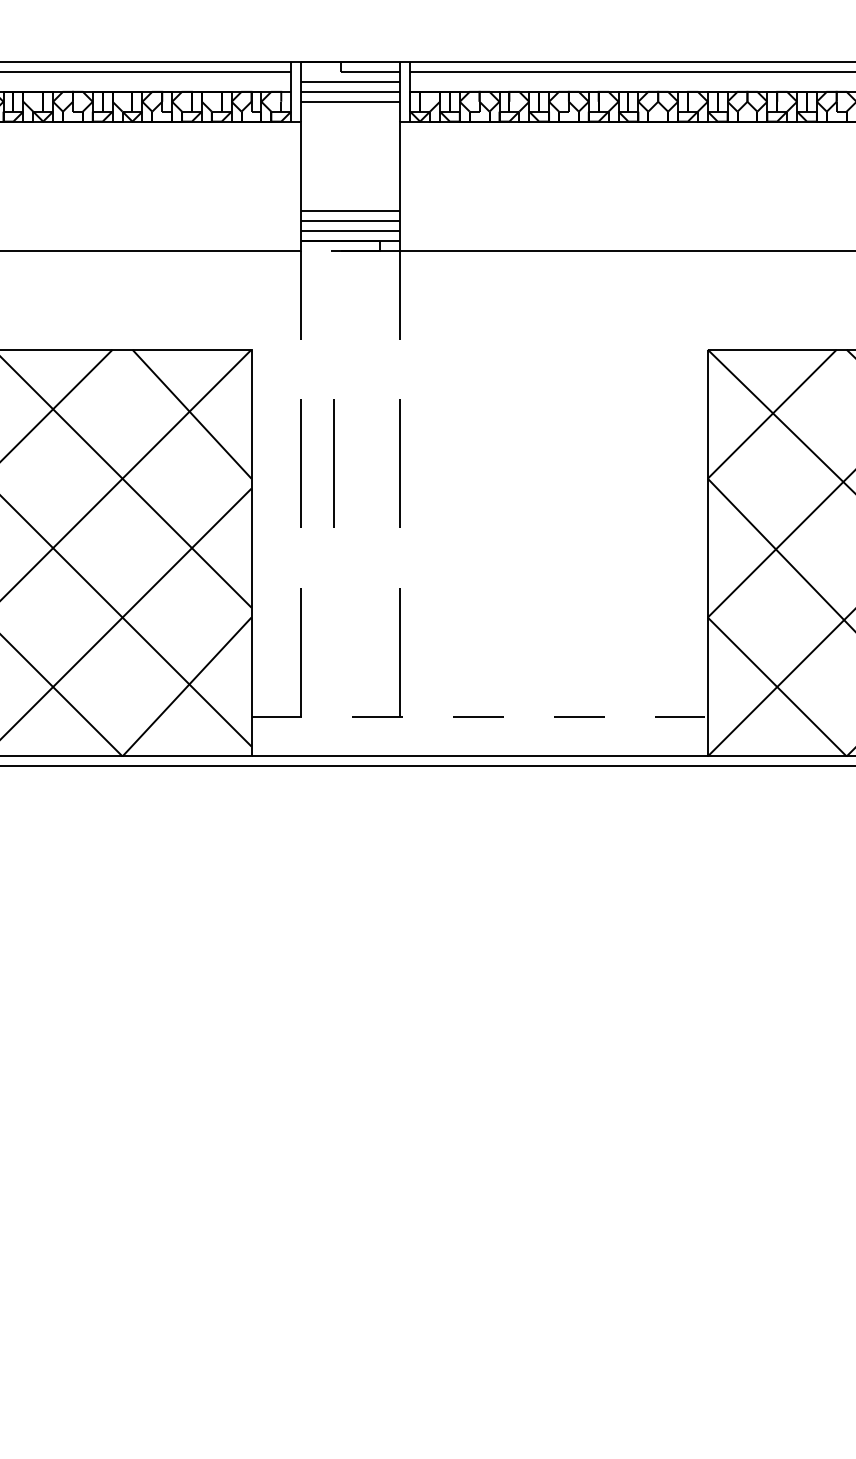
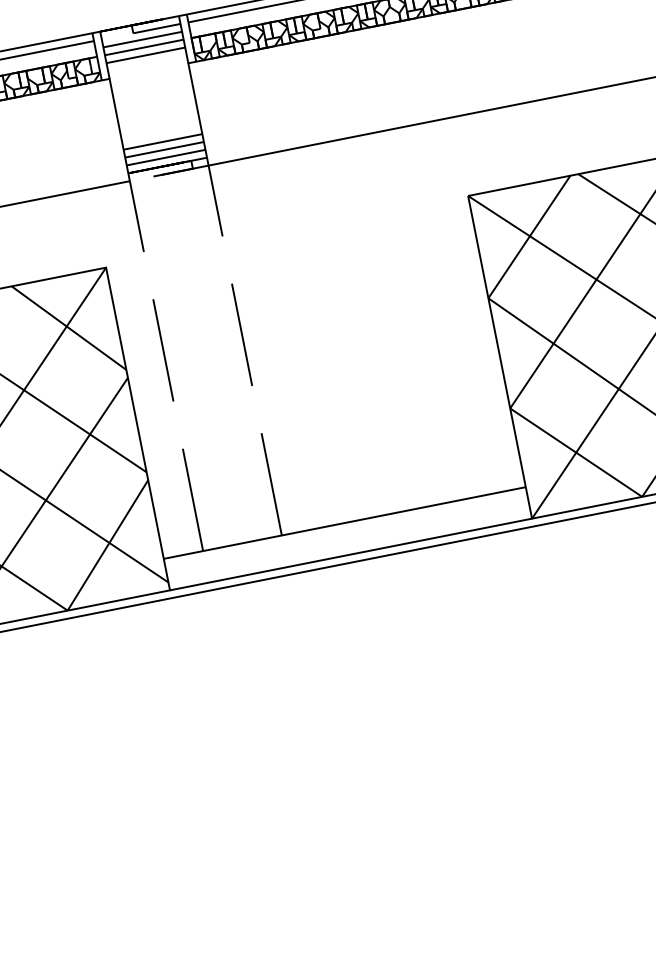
line: (333, 463) -> (189, 345), removed
line: (480, 716) -> (345, 522), dashed -> solid

